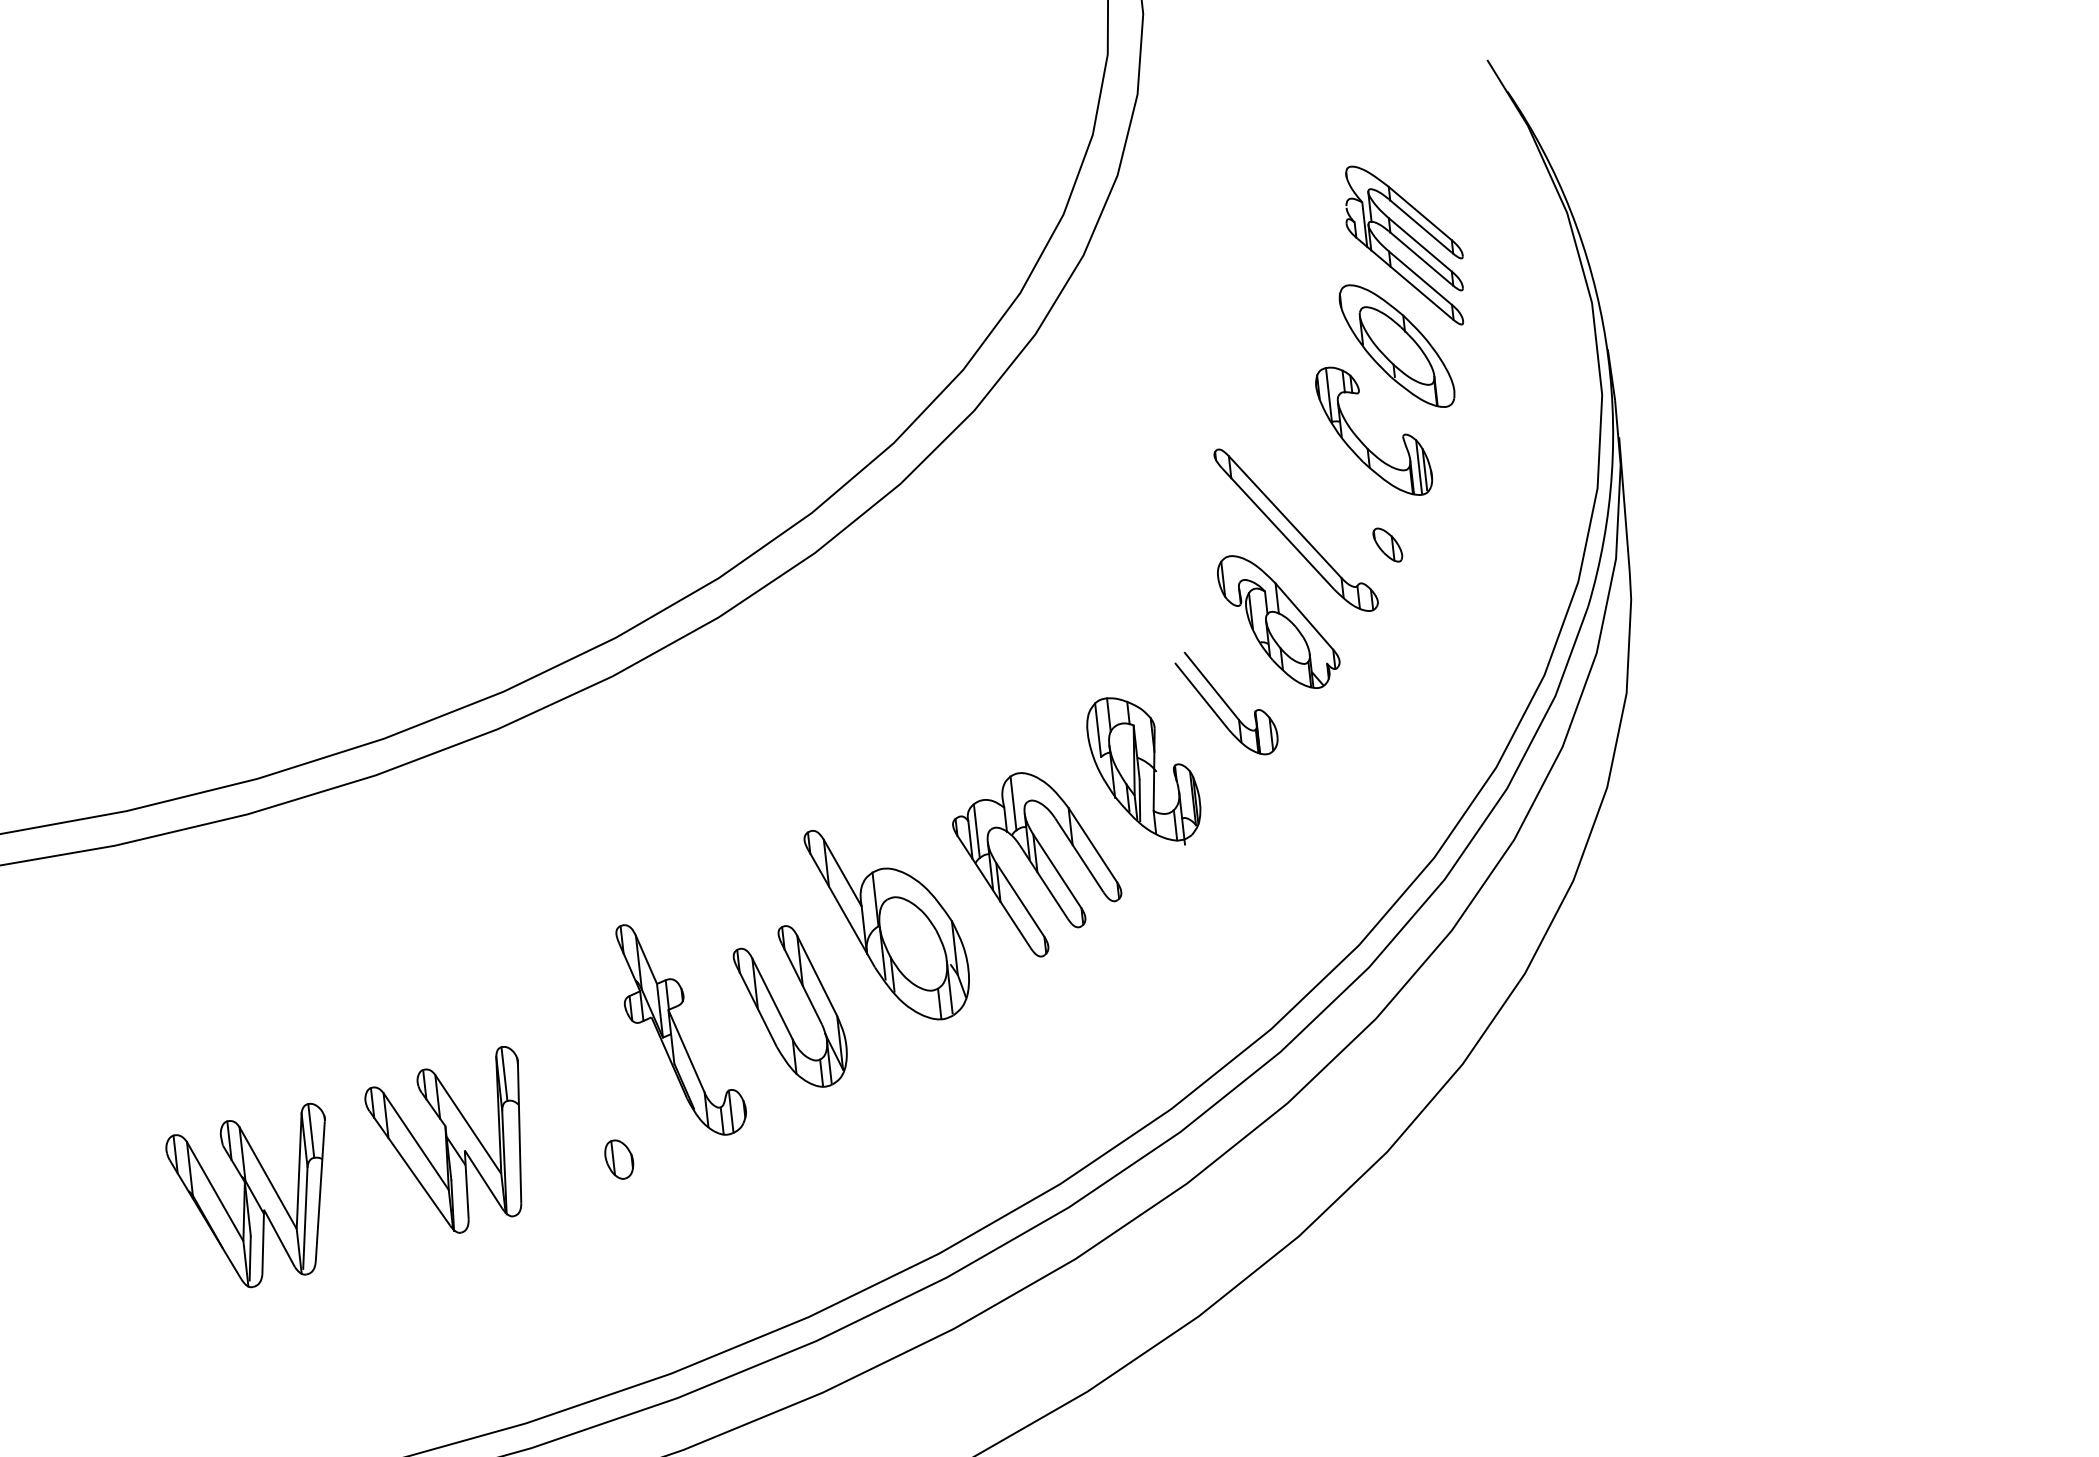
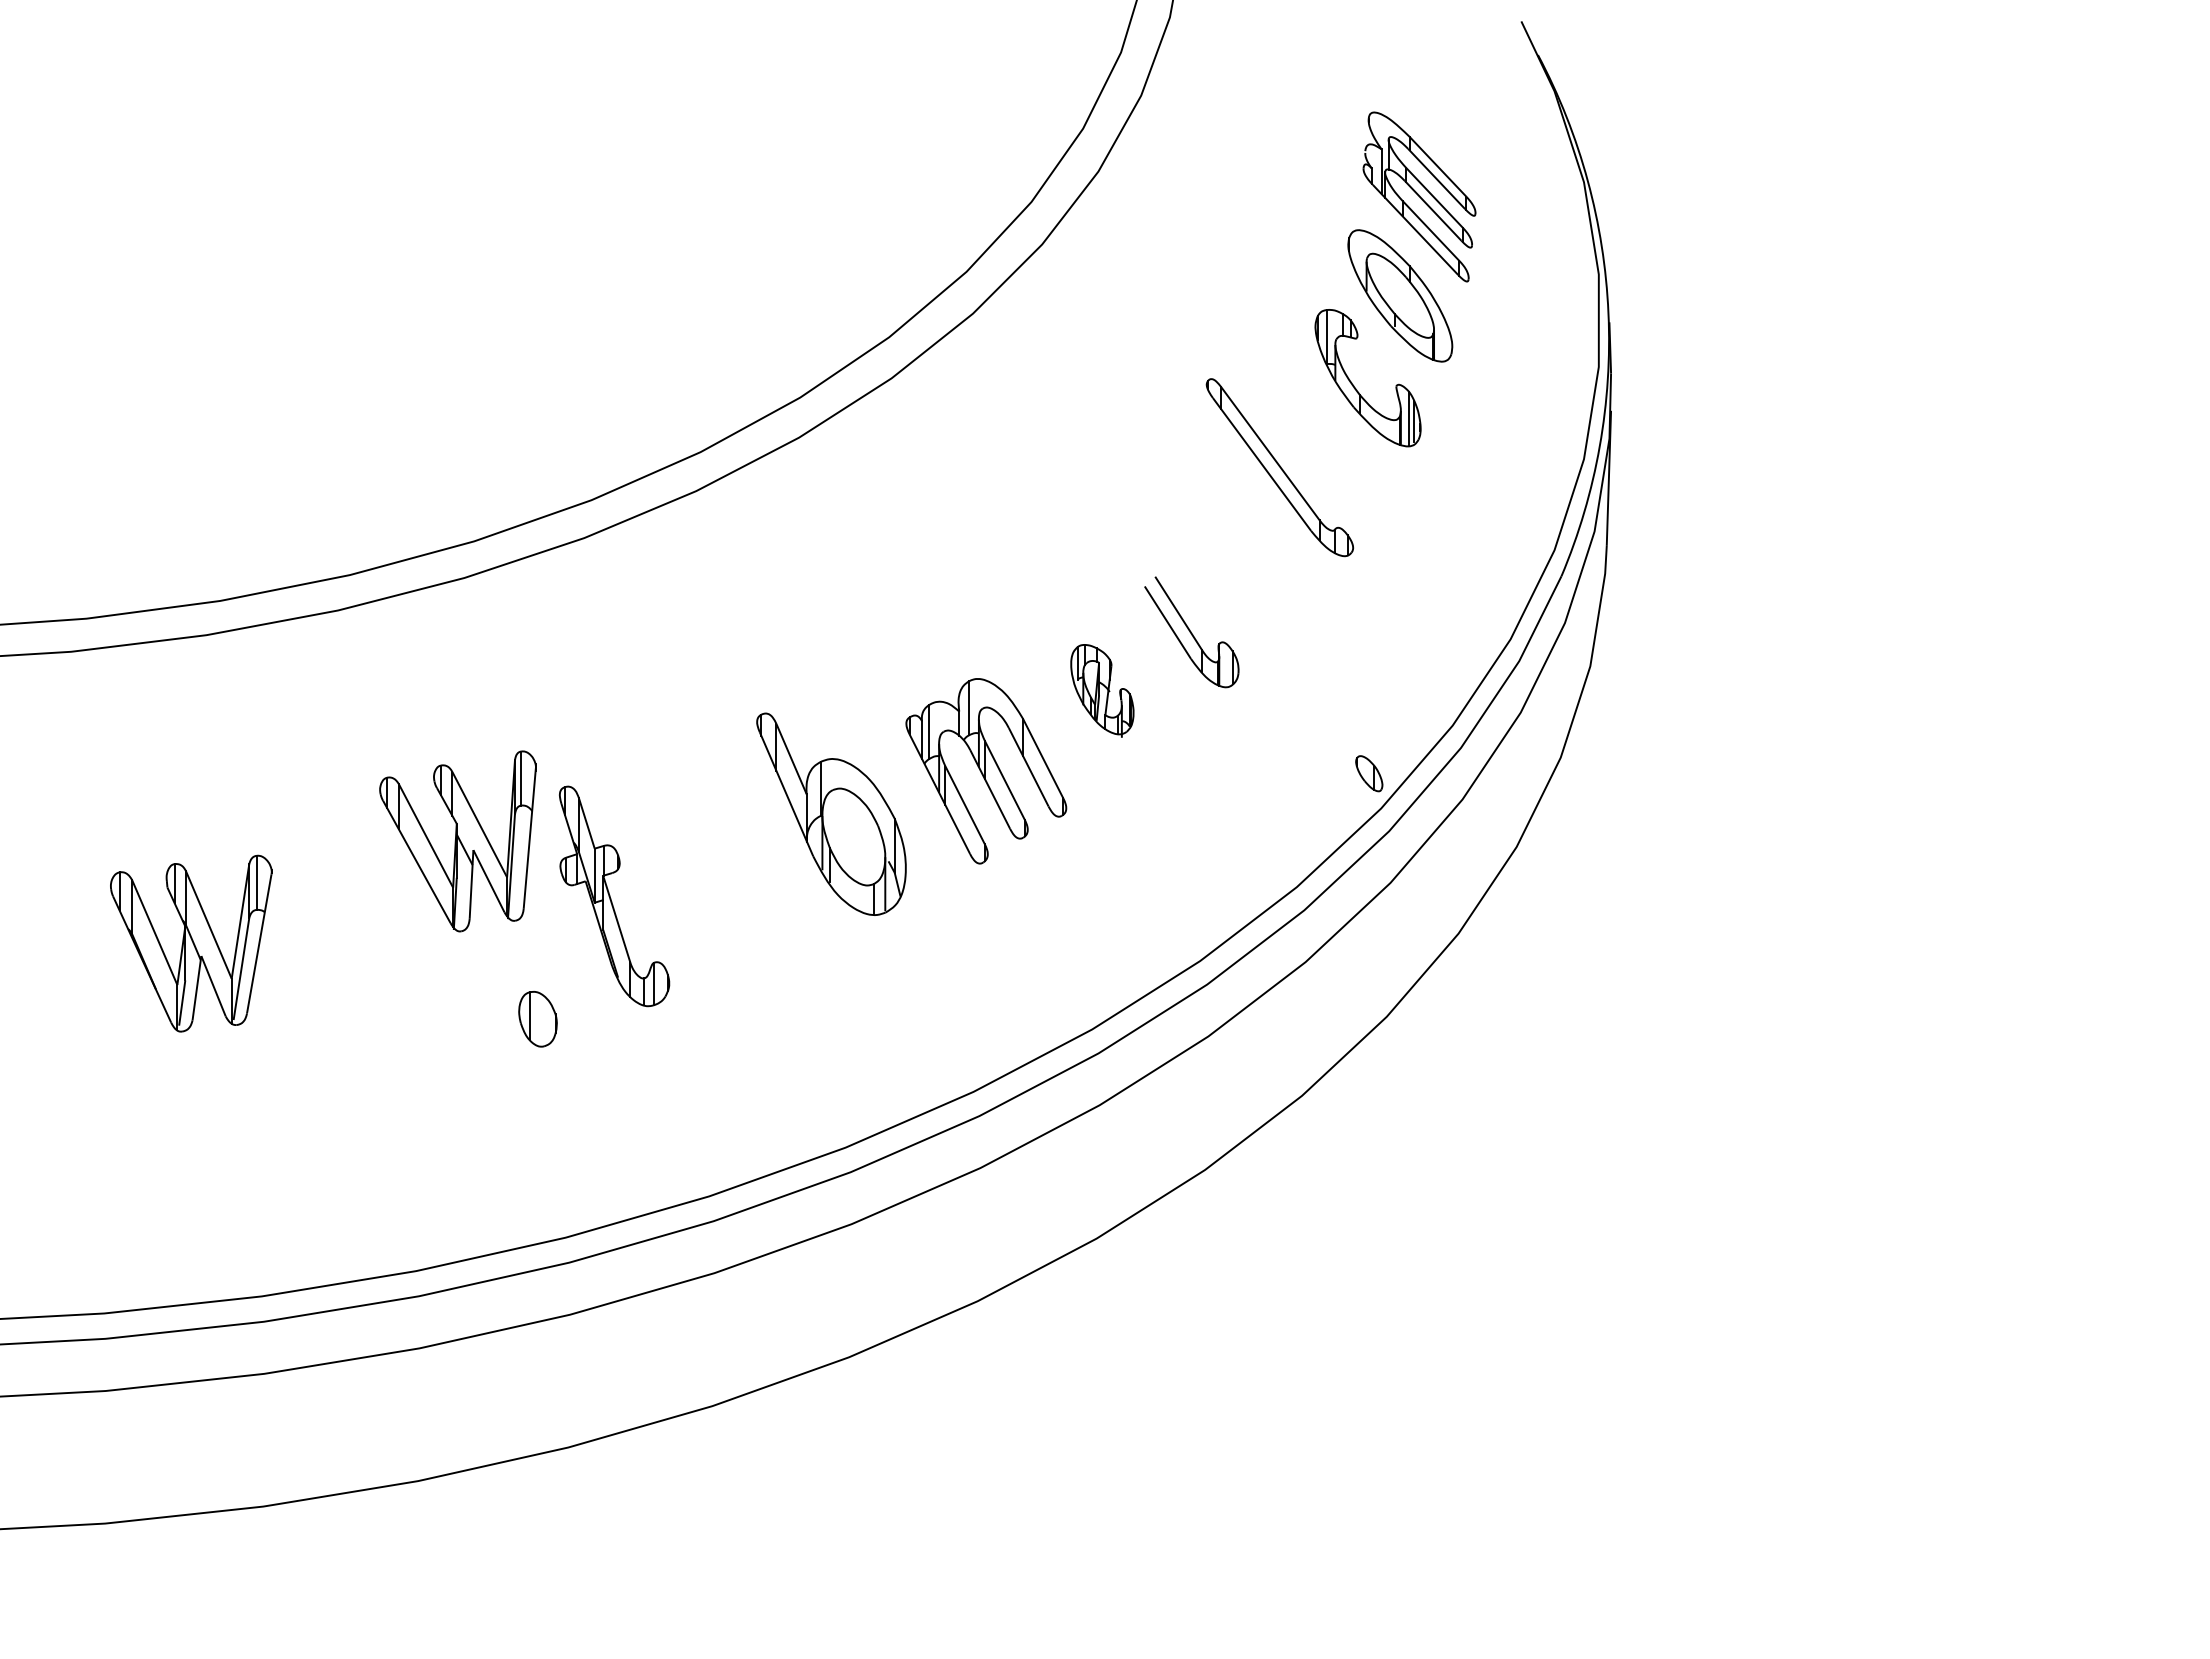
part: (1388, 544) -> (1369, 773), moved
part: (1278, 621) -> (1252, 556), removed
part: (1144, 771) -> (1102, 690), size x0.6
part: (780, 1012) -> (714, 890), removed
part: (448, 1143) -> (457, 841), moved
part: (618, 1159) -> (537, 1018), size x1.4
part: (252, 1198) -> (191, 943), moved

